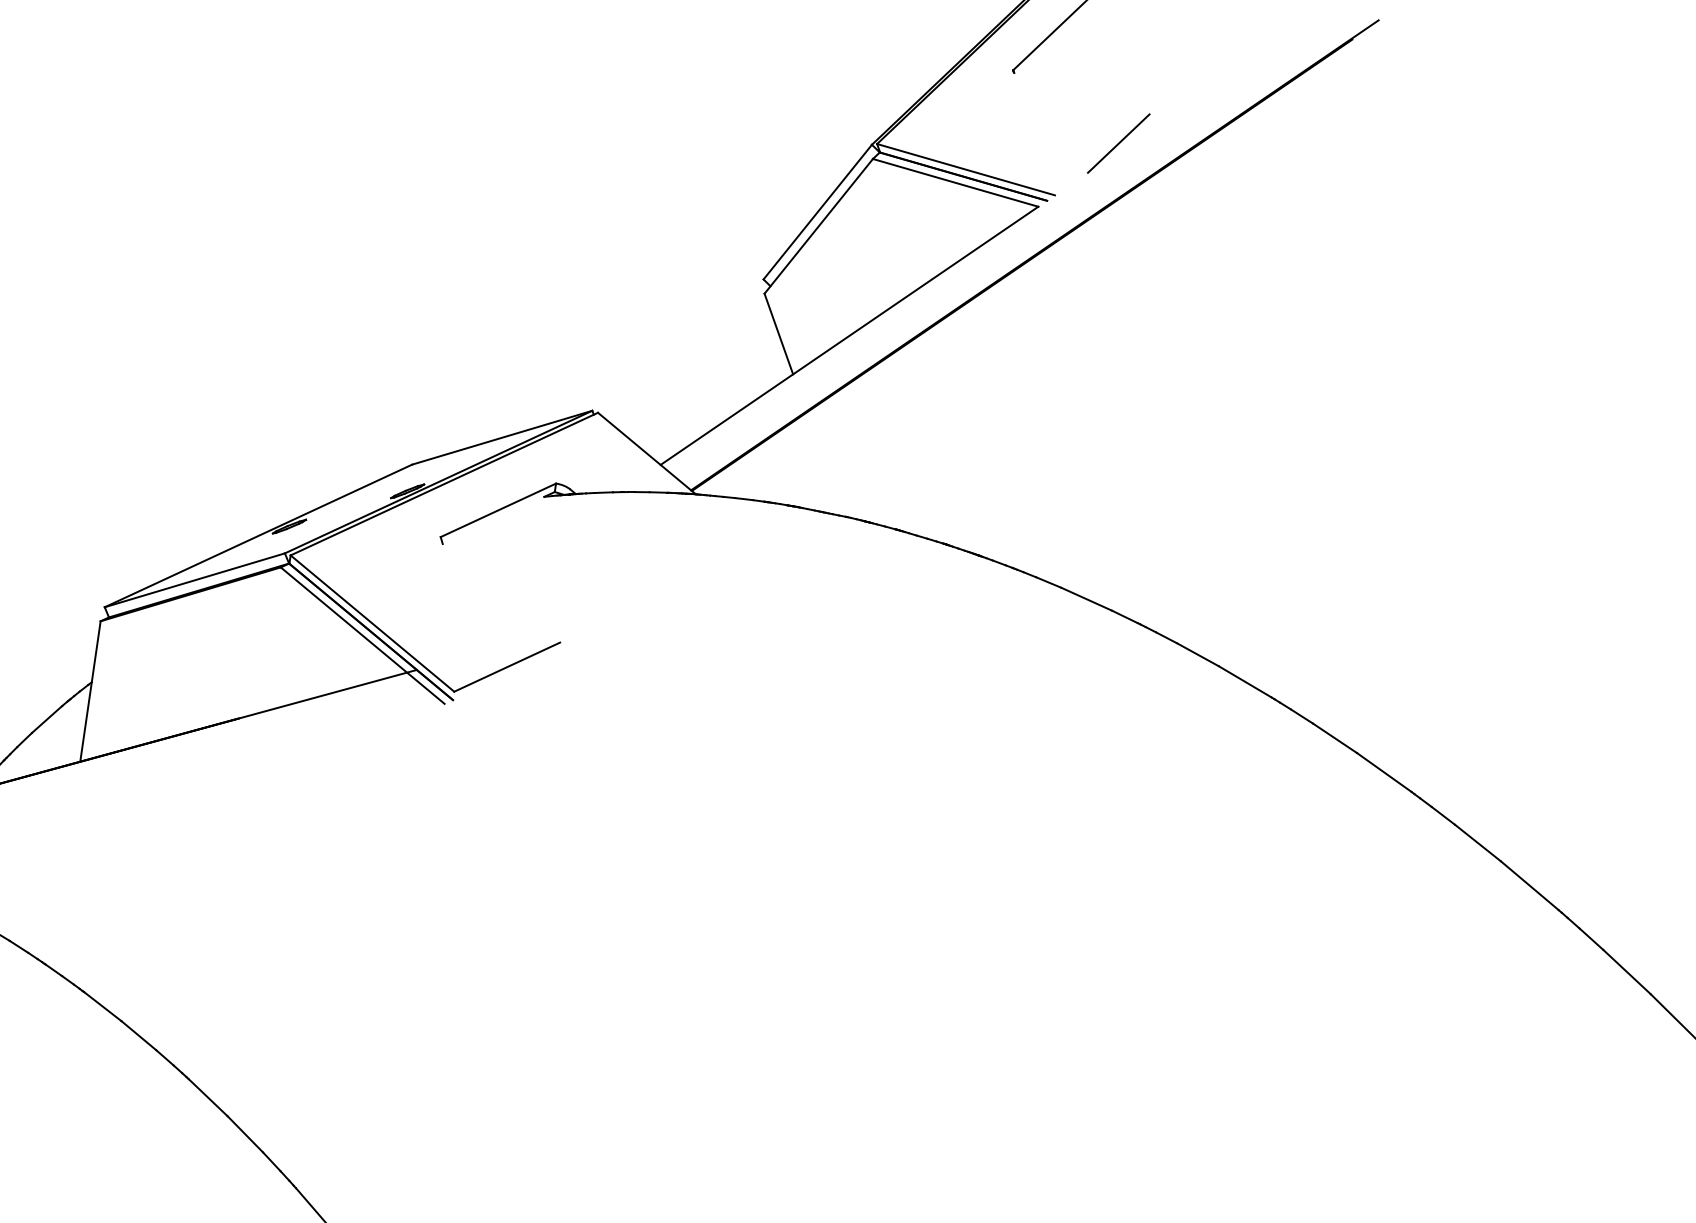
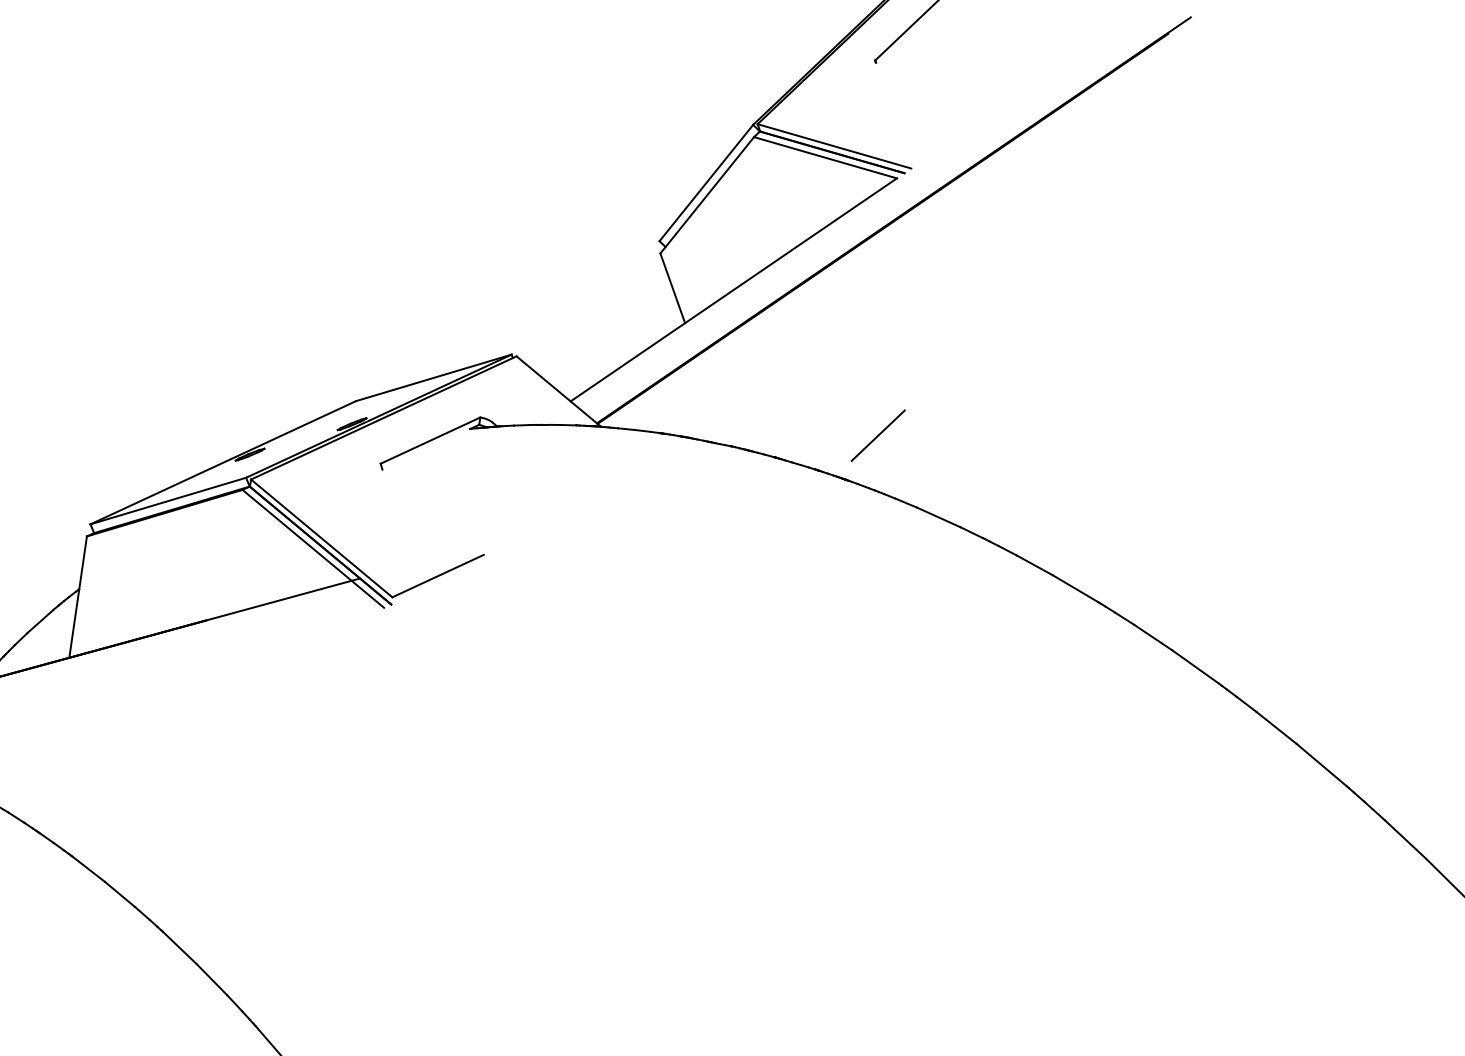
line: (1118, 143) -> (878, 435), moved

